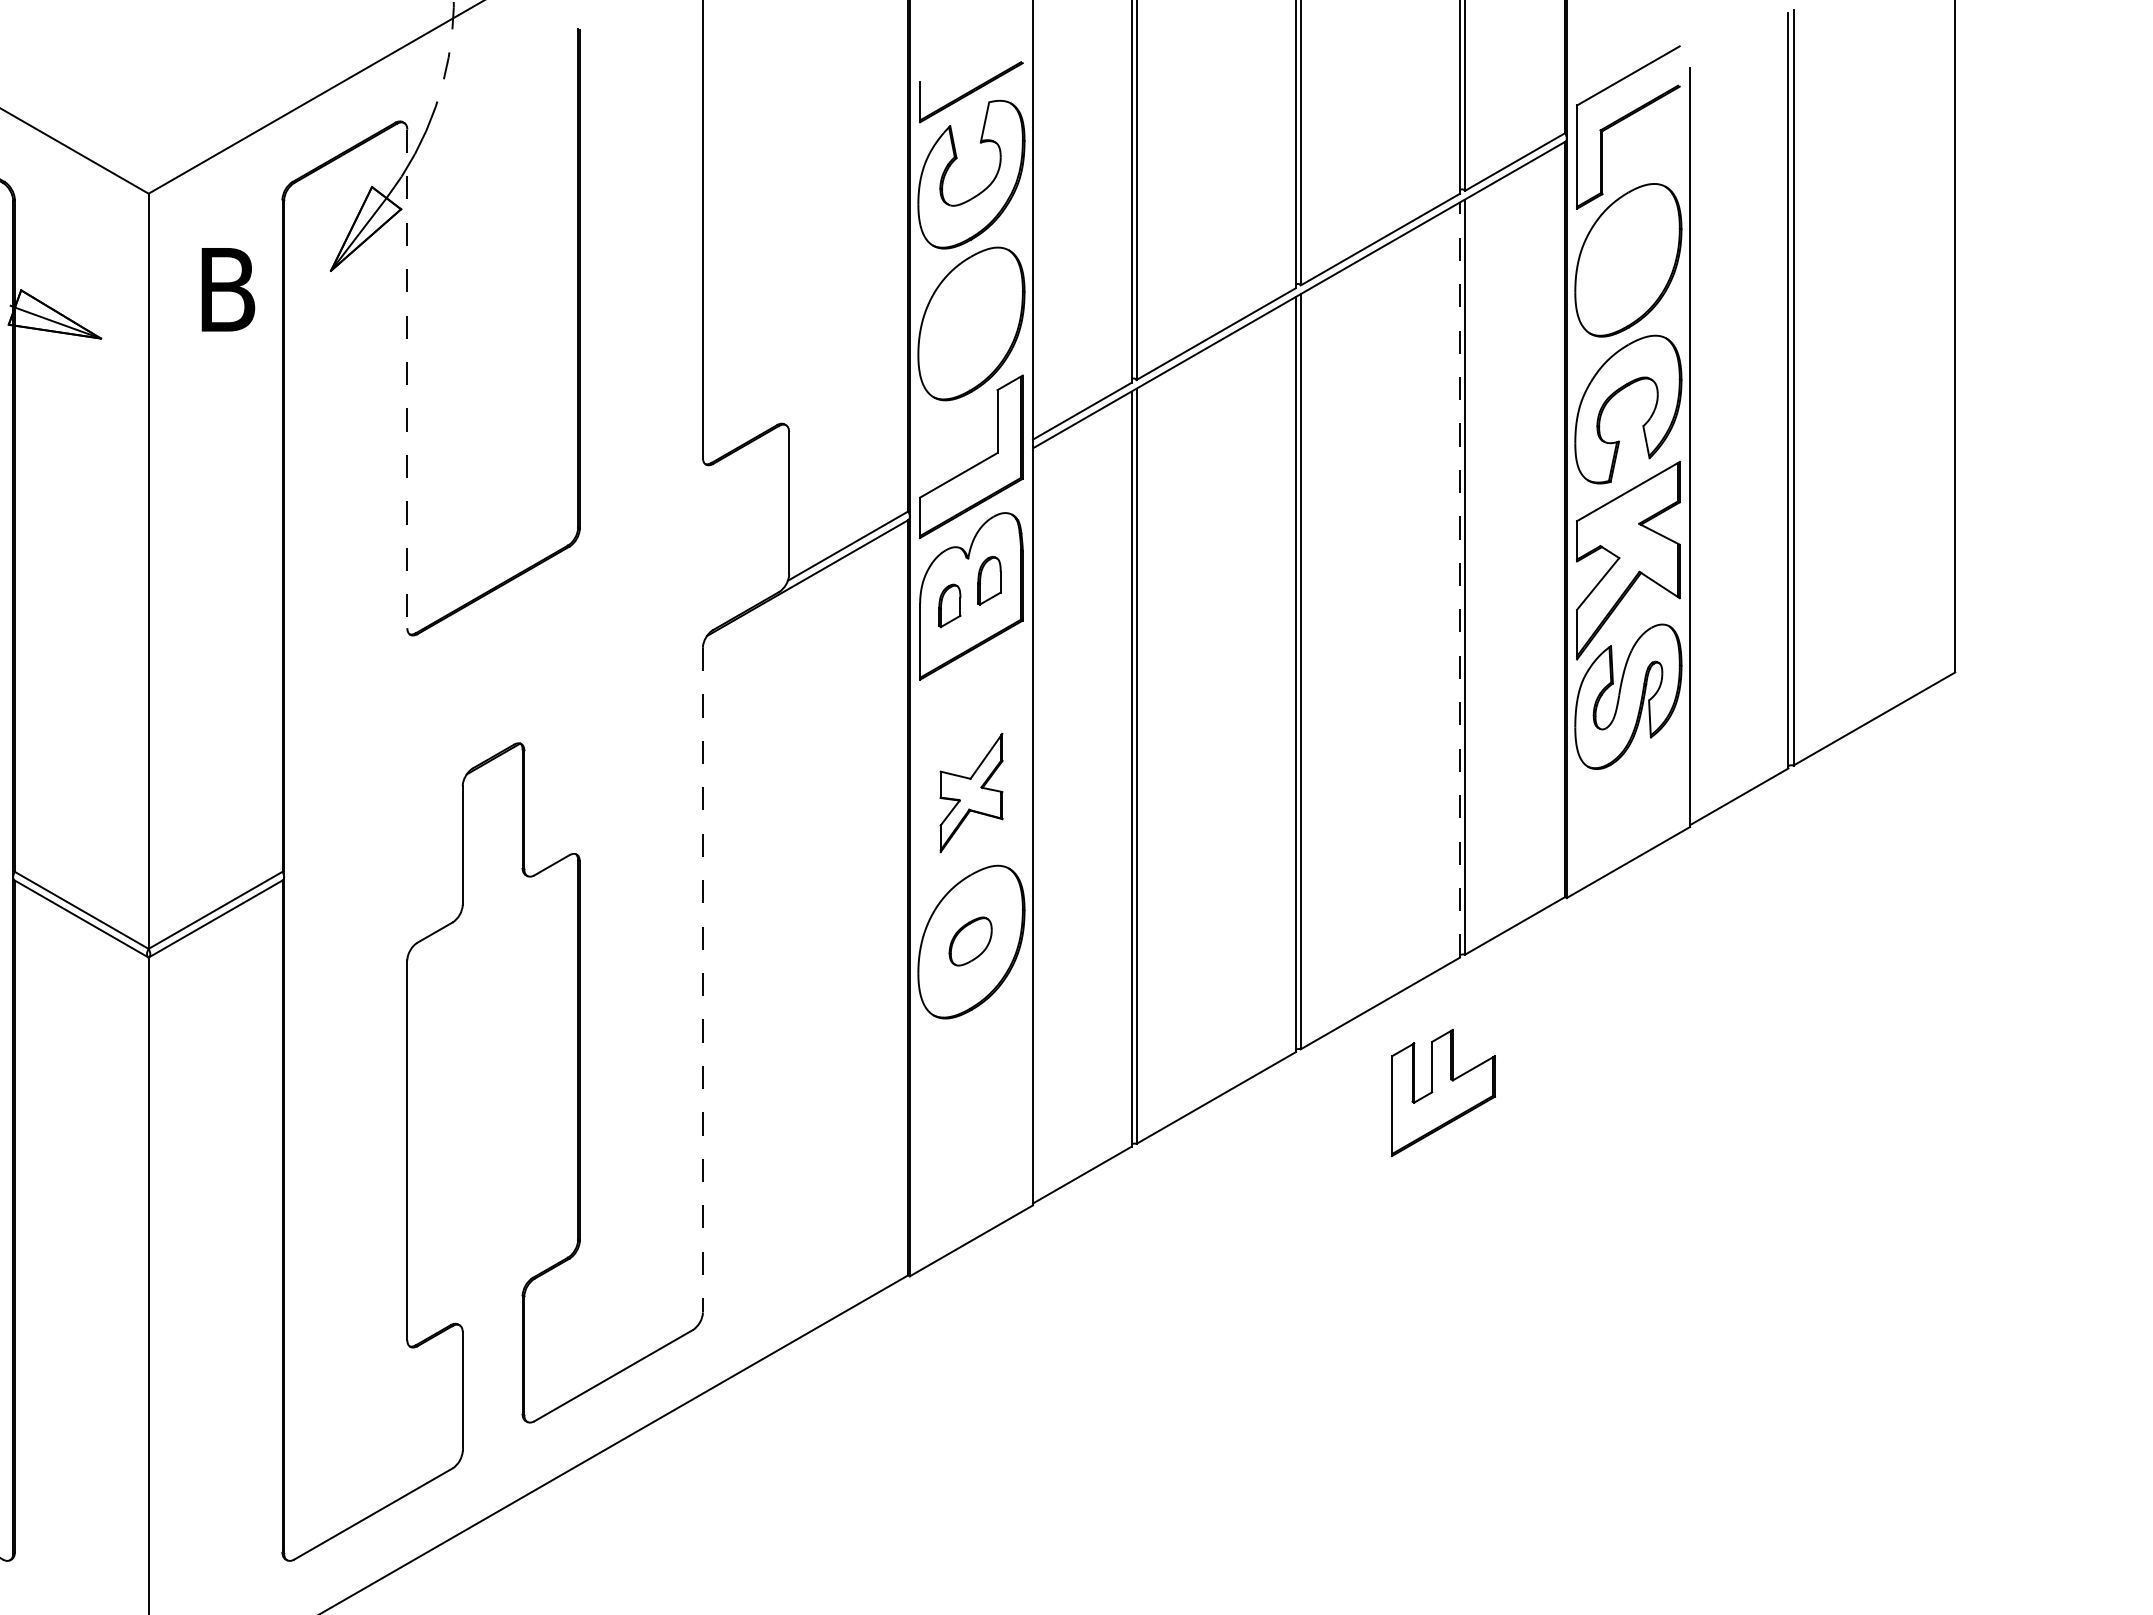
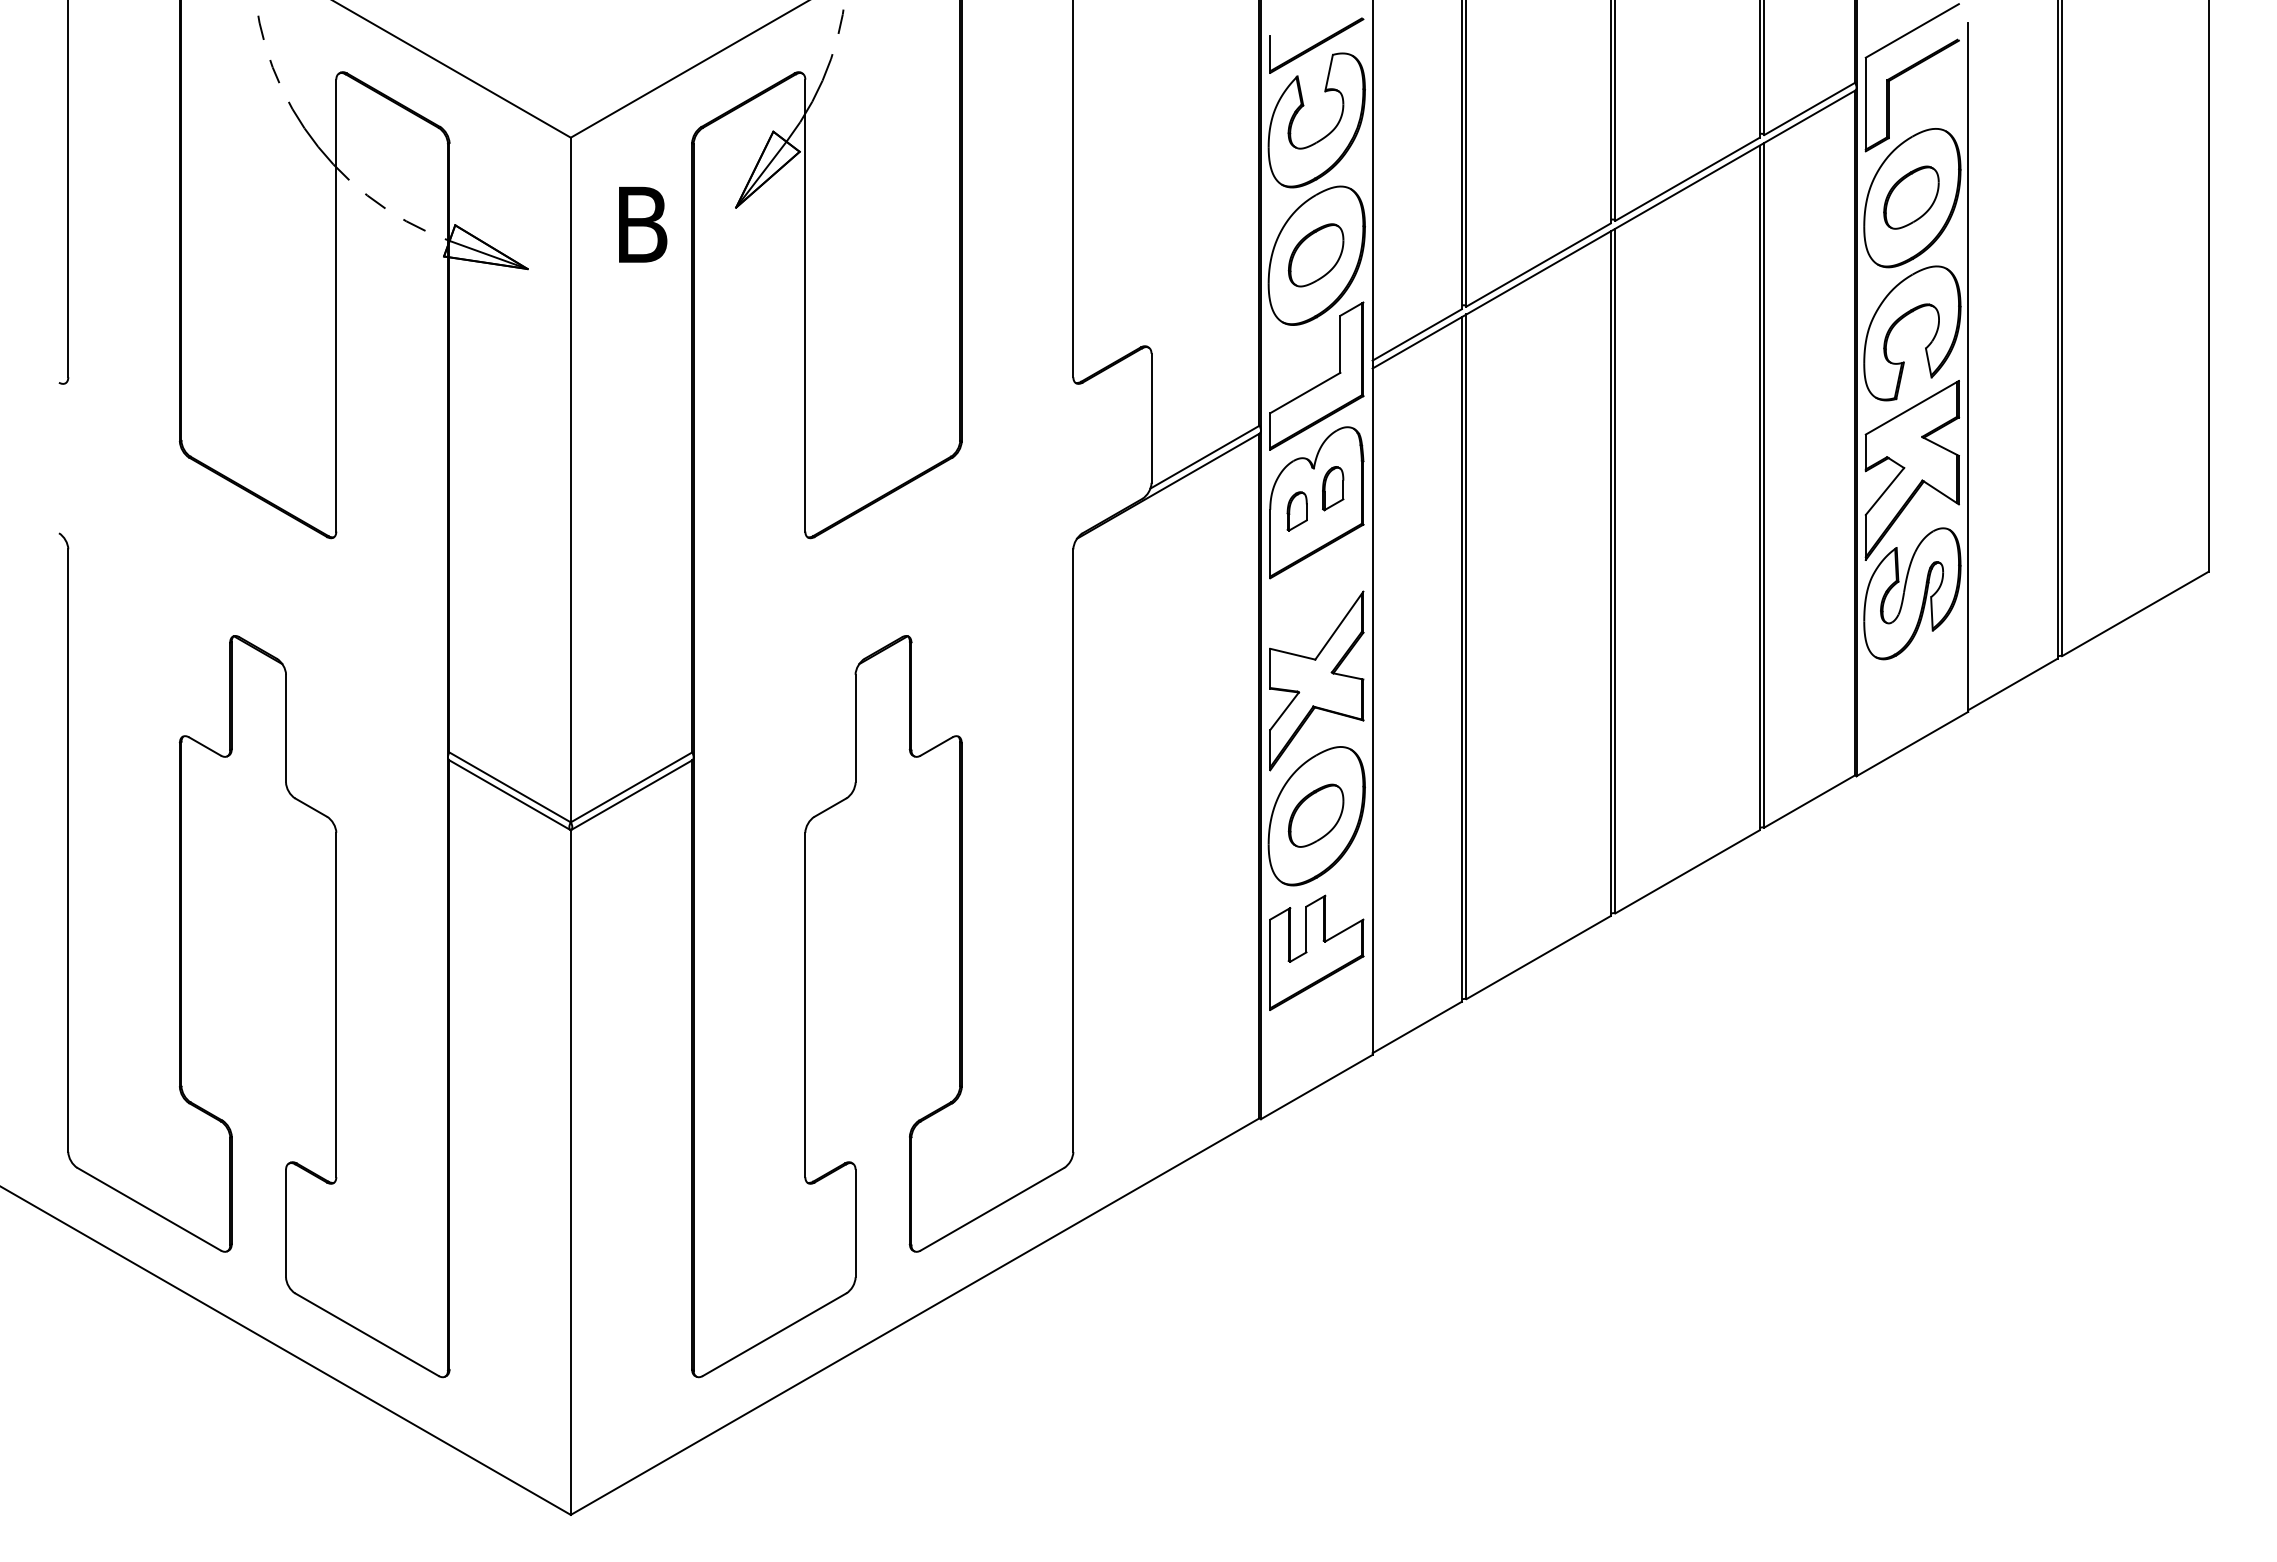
part: (1627, 259) -> (1911, 197), added
part: (970, 323) -> (1315, 255), added
line: (407, 378) -> (805, 305), dashed -> solid
line: (1459, 579) -> (1759, 487), dashed -> solid
part: (971, 792) -> (1316, 680), size x1.67
part: (970, 941) -> (1315, 815), size x1.43
line: (703, 981) -> (1073, 851), dashed -> solid
part: (1443, 1092) -> (1316, 952), moved

